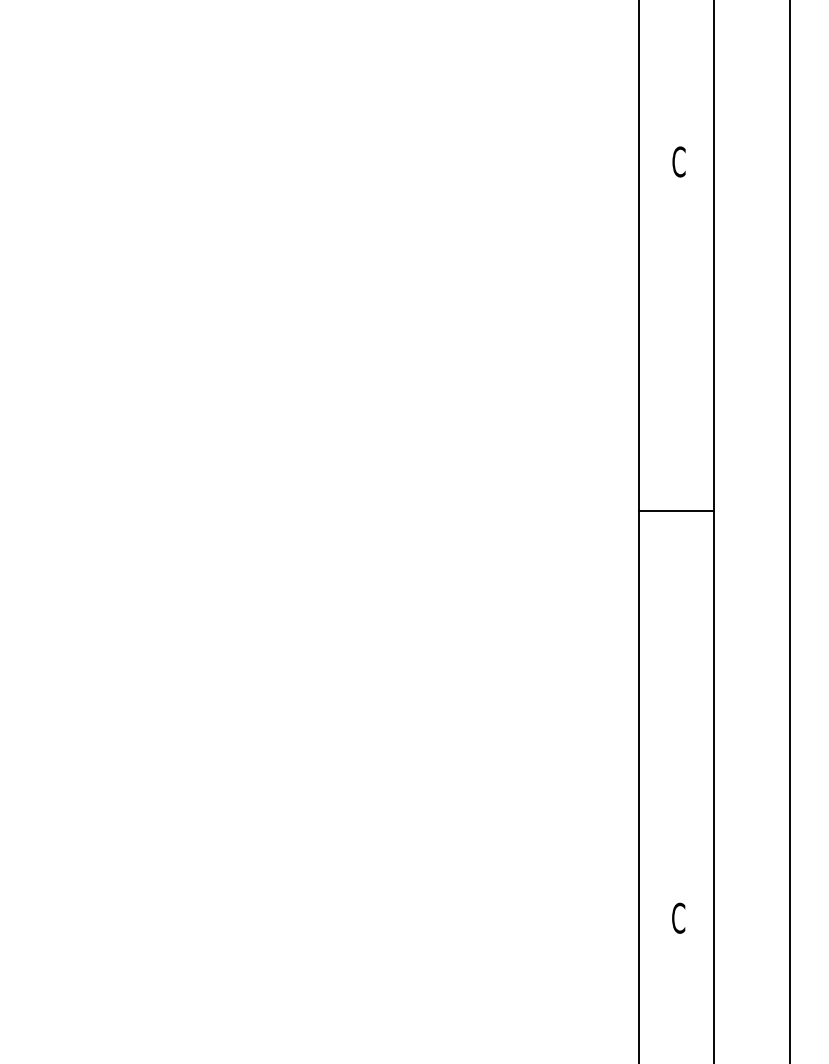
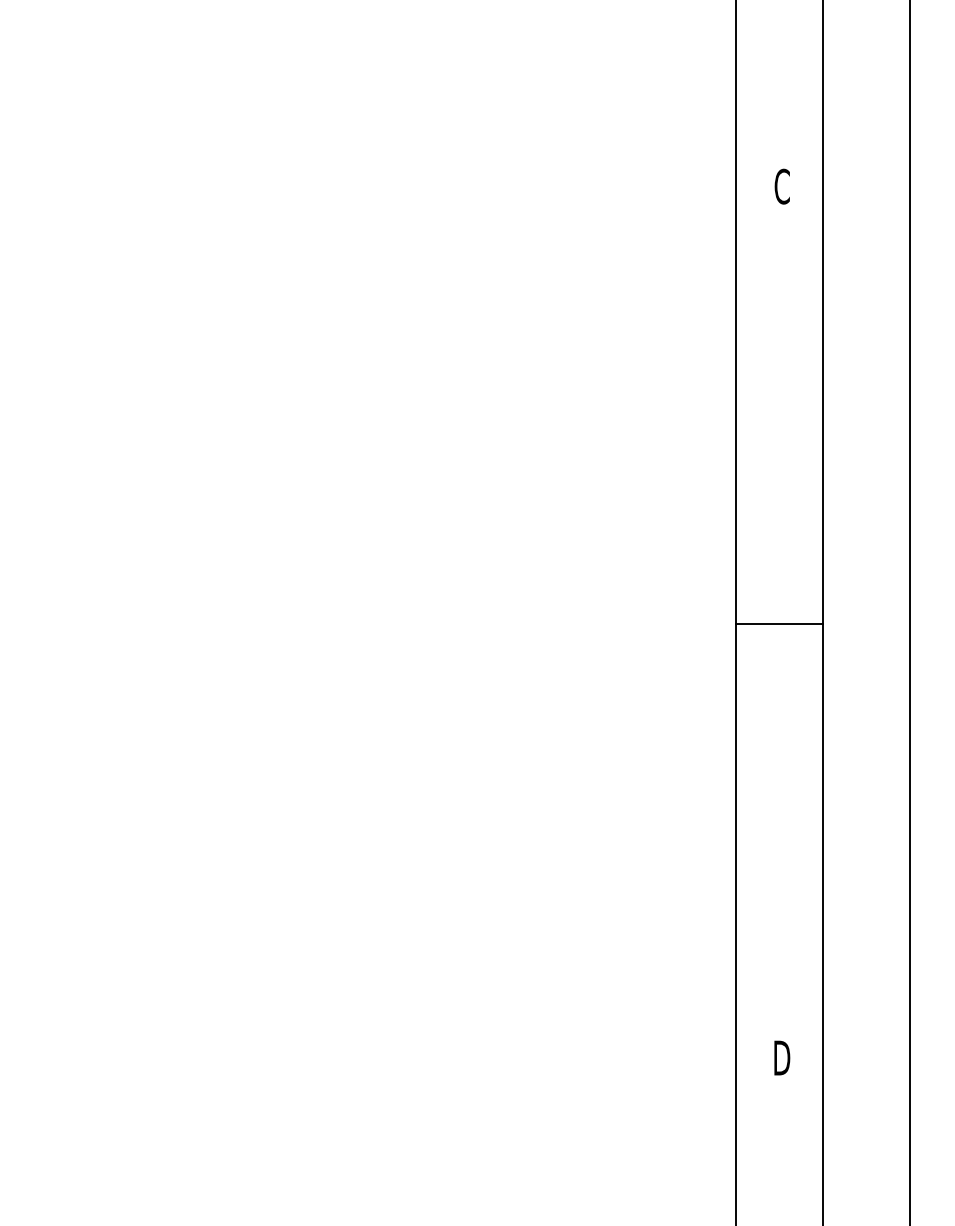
line: (676, 510) -> (779, 623), moved
text: (679, 917) -> (782, 1057), C -> D

